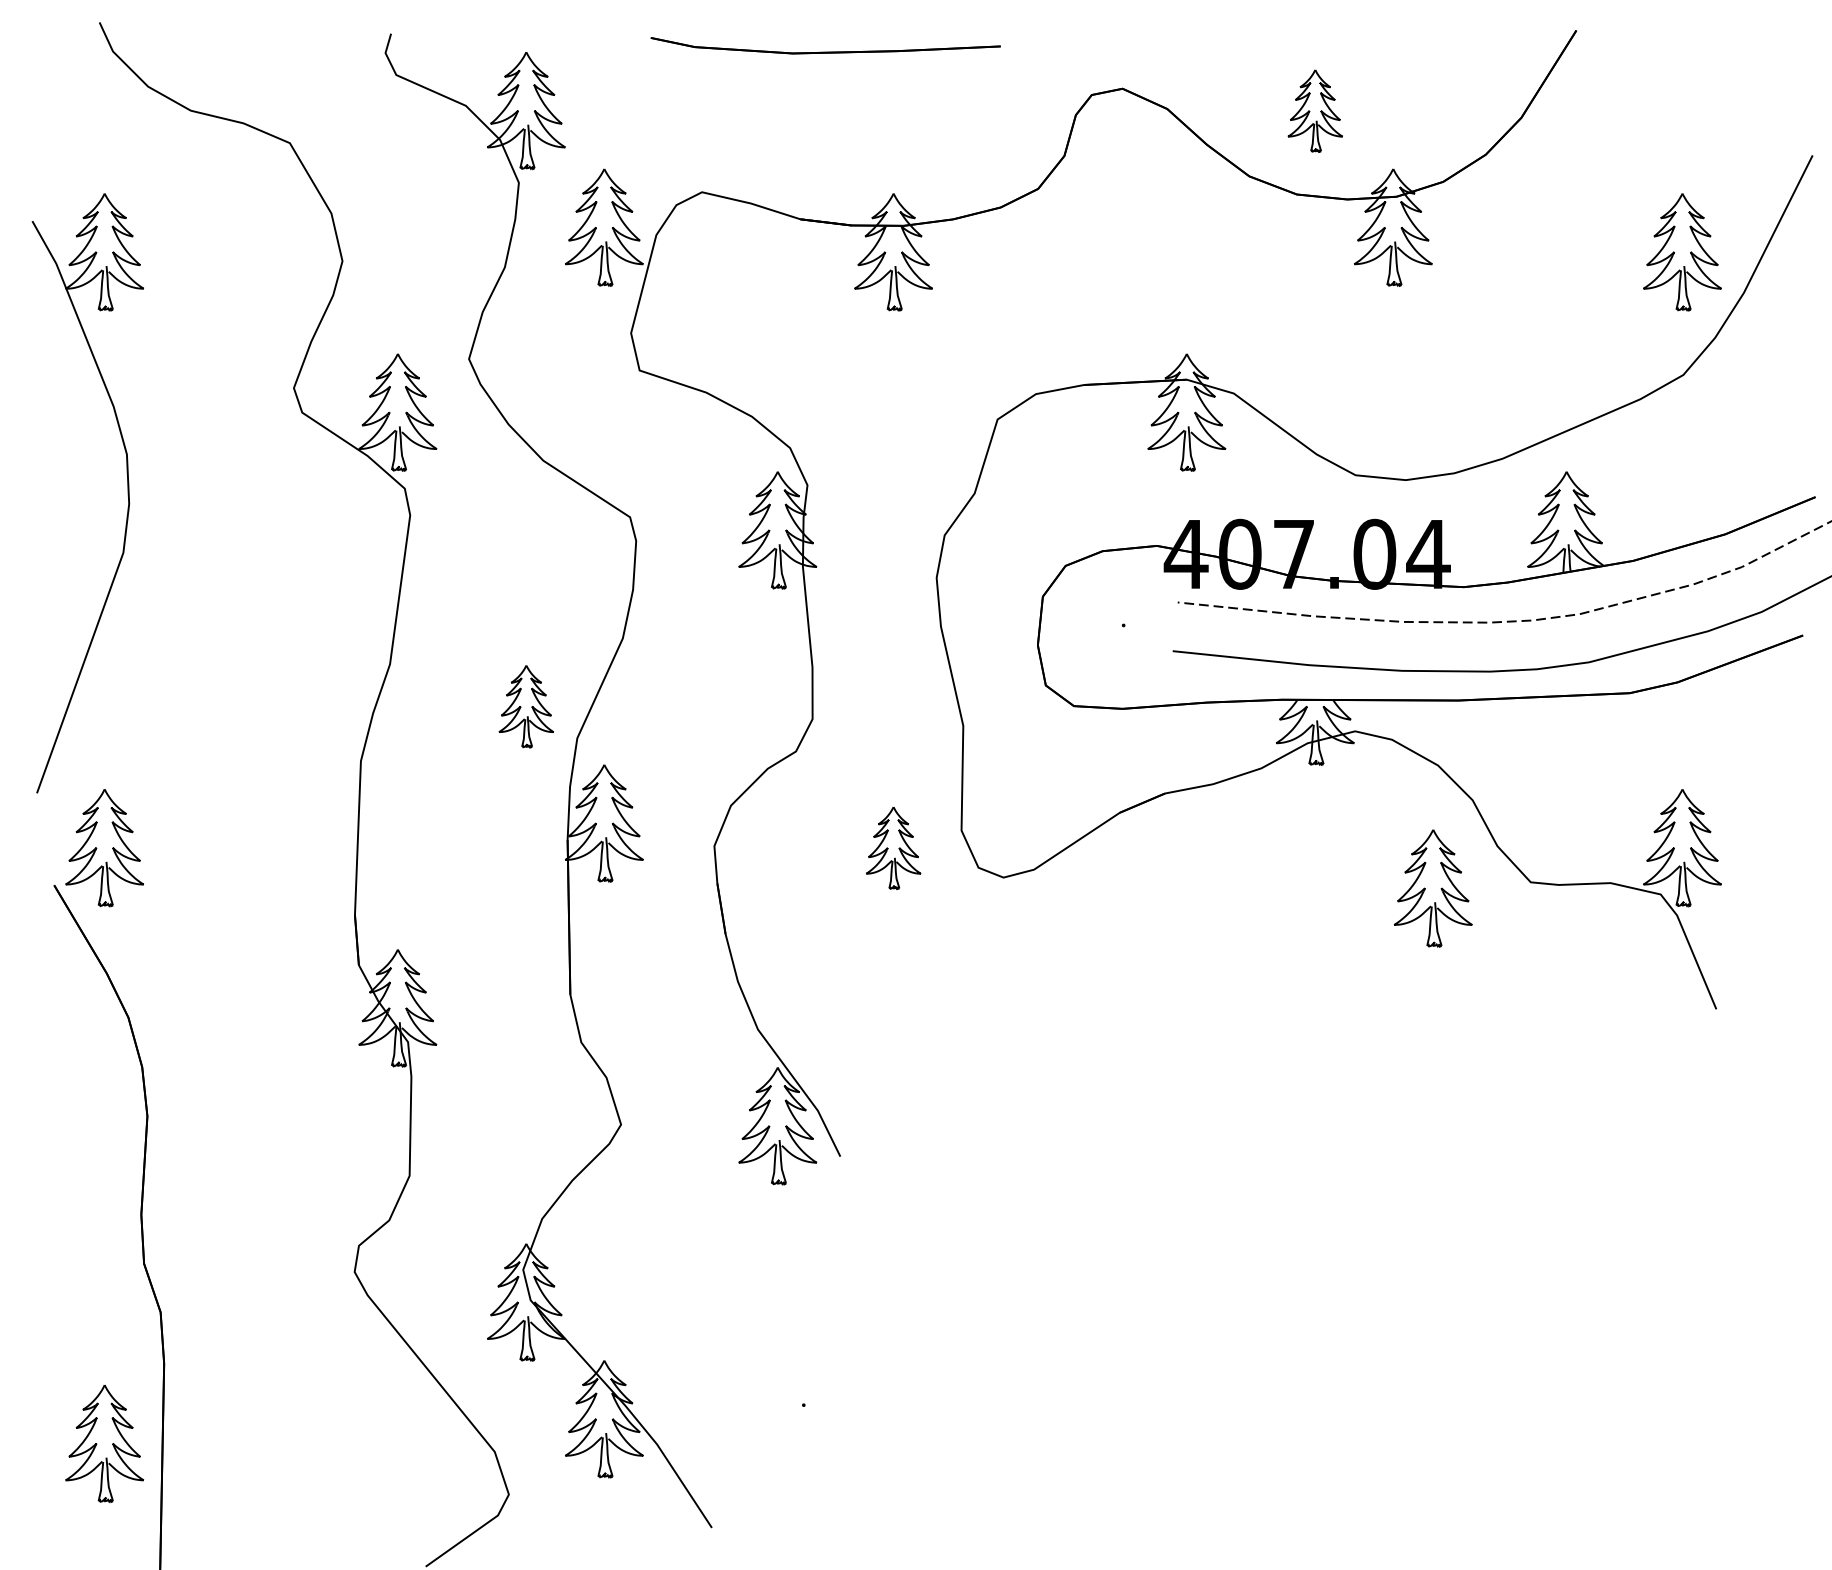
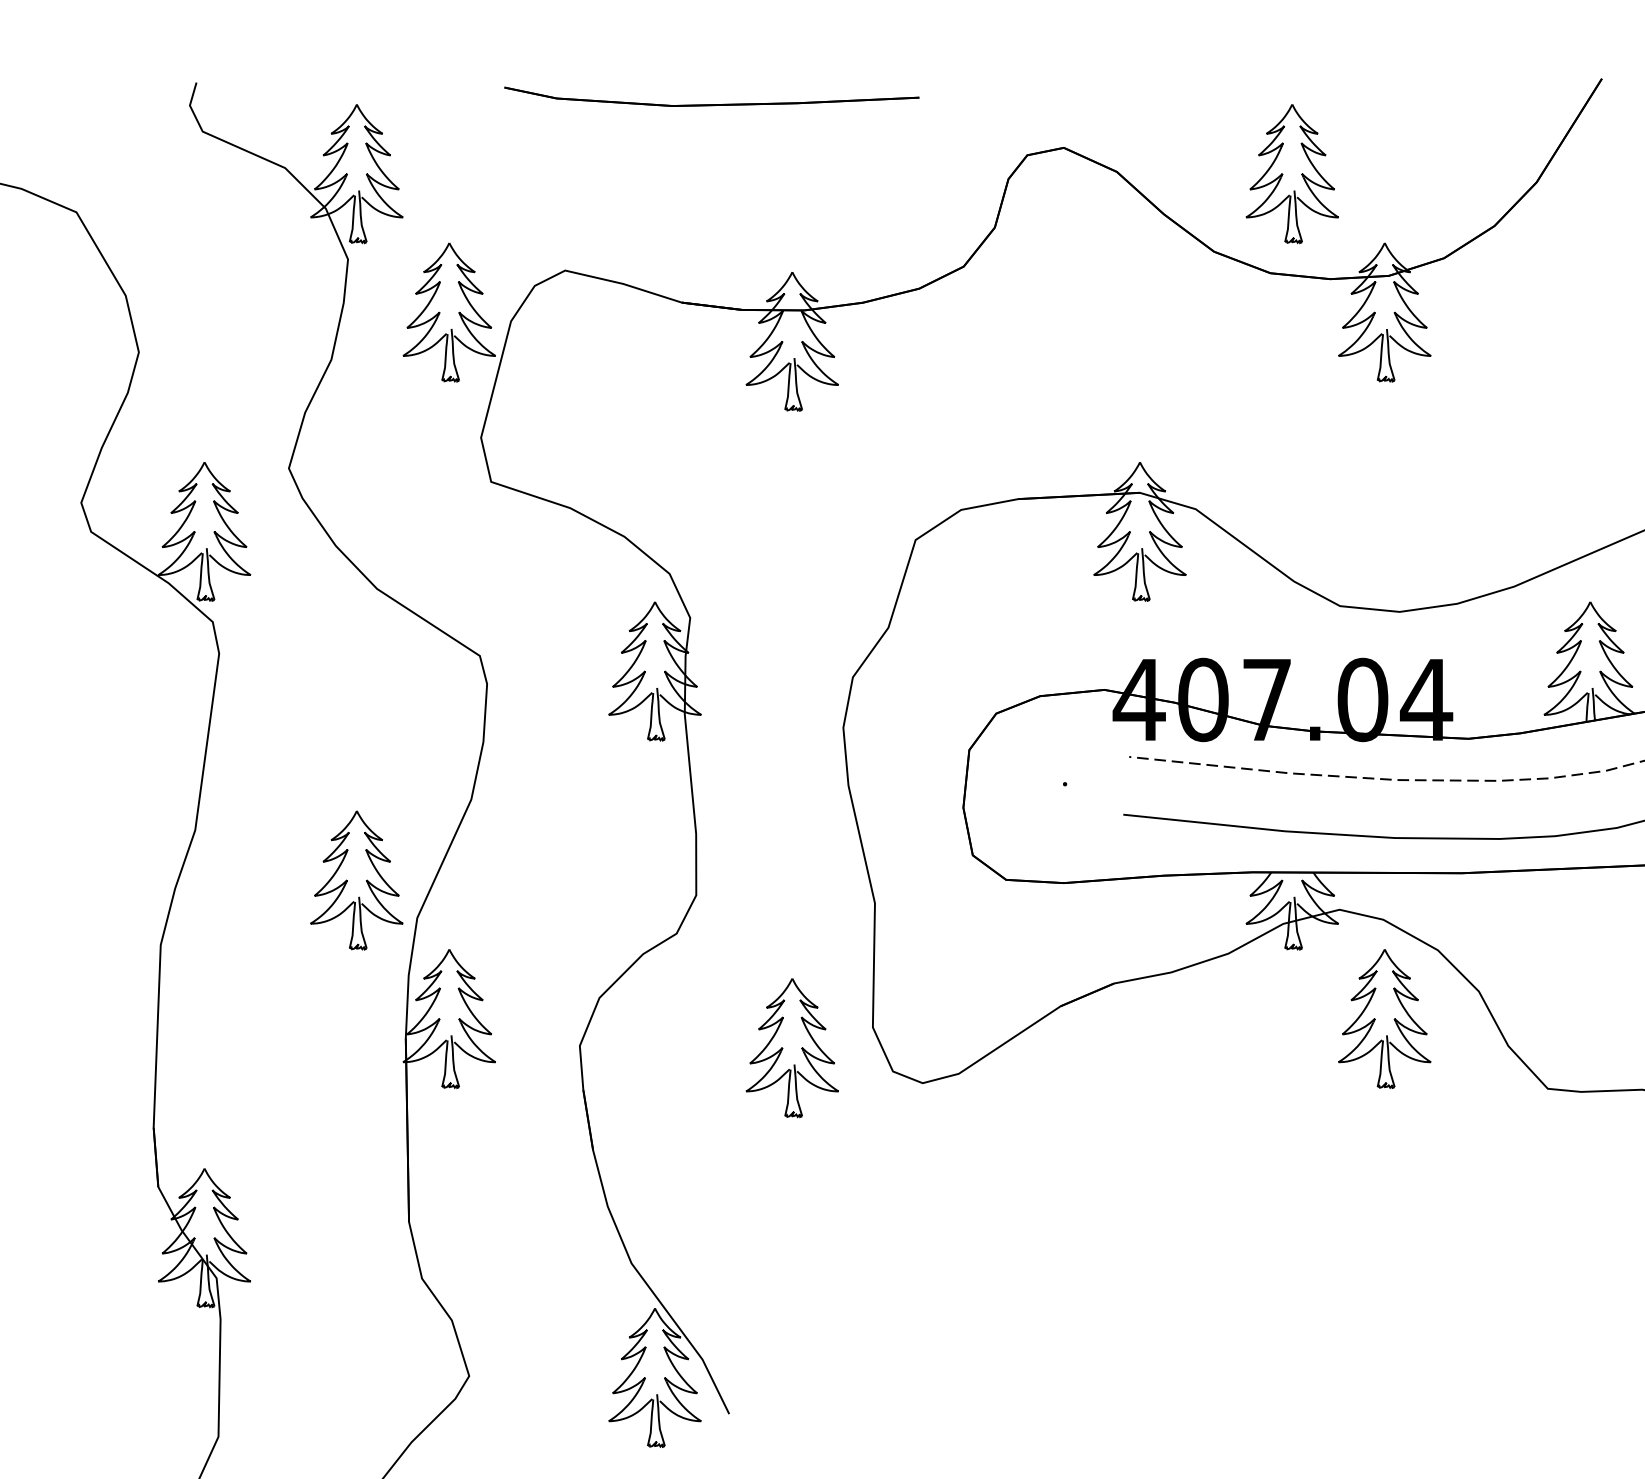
part: (1315, 111) -> (1292, 174), size x1.43
part: (526, 706) -> (357, 880), size x1.43
part: (893, 848) -> (792, 1048), size x1.43
part: (1433, 888) -> (1385, 1019), moved

